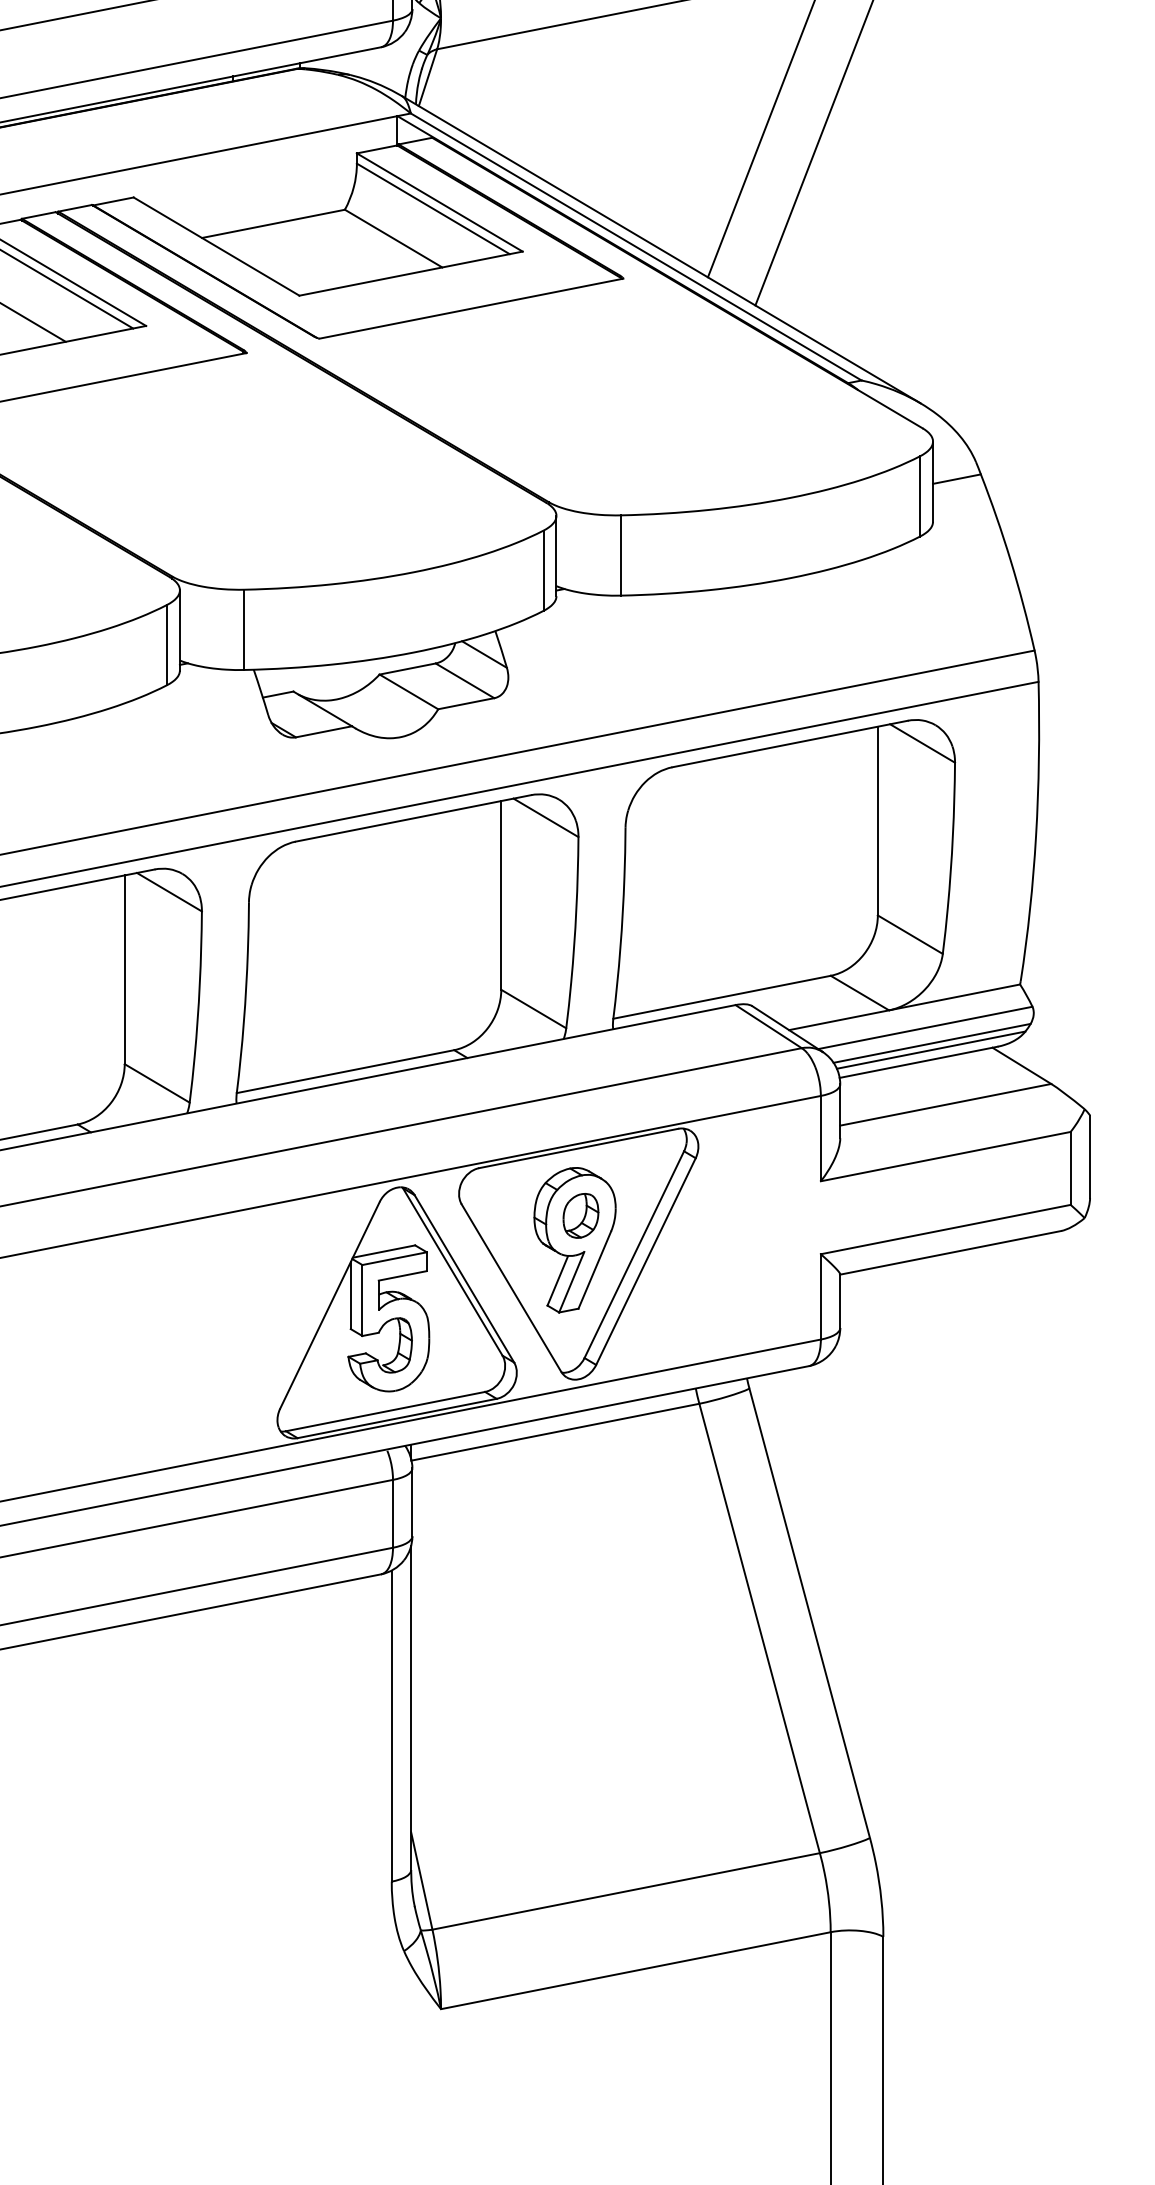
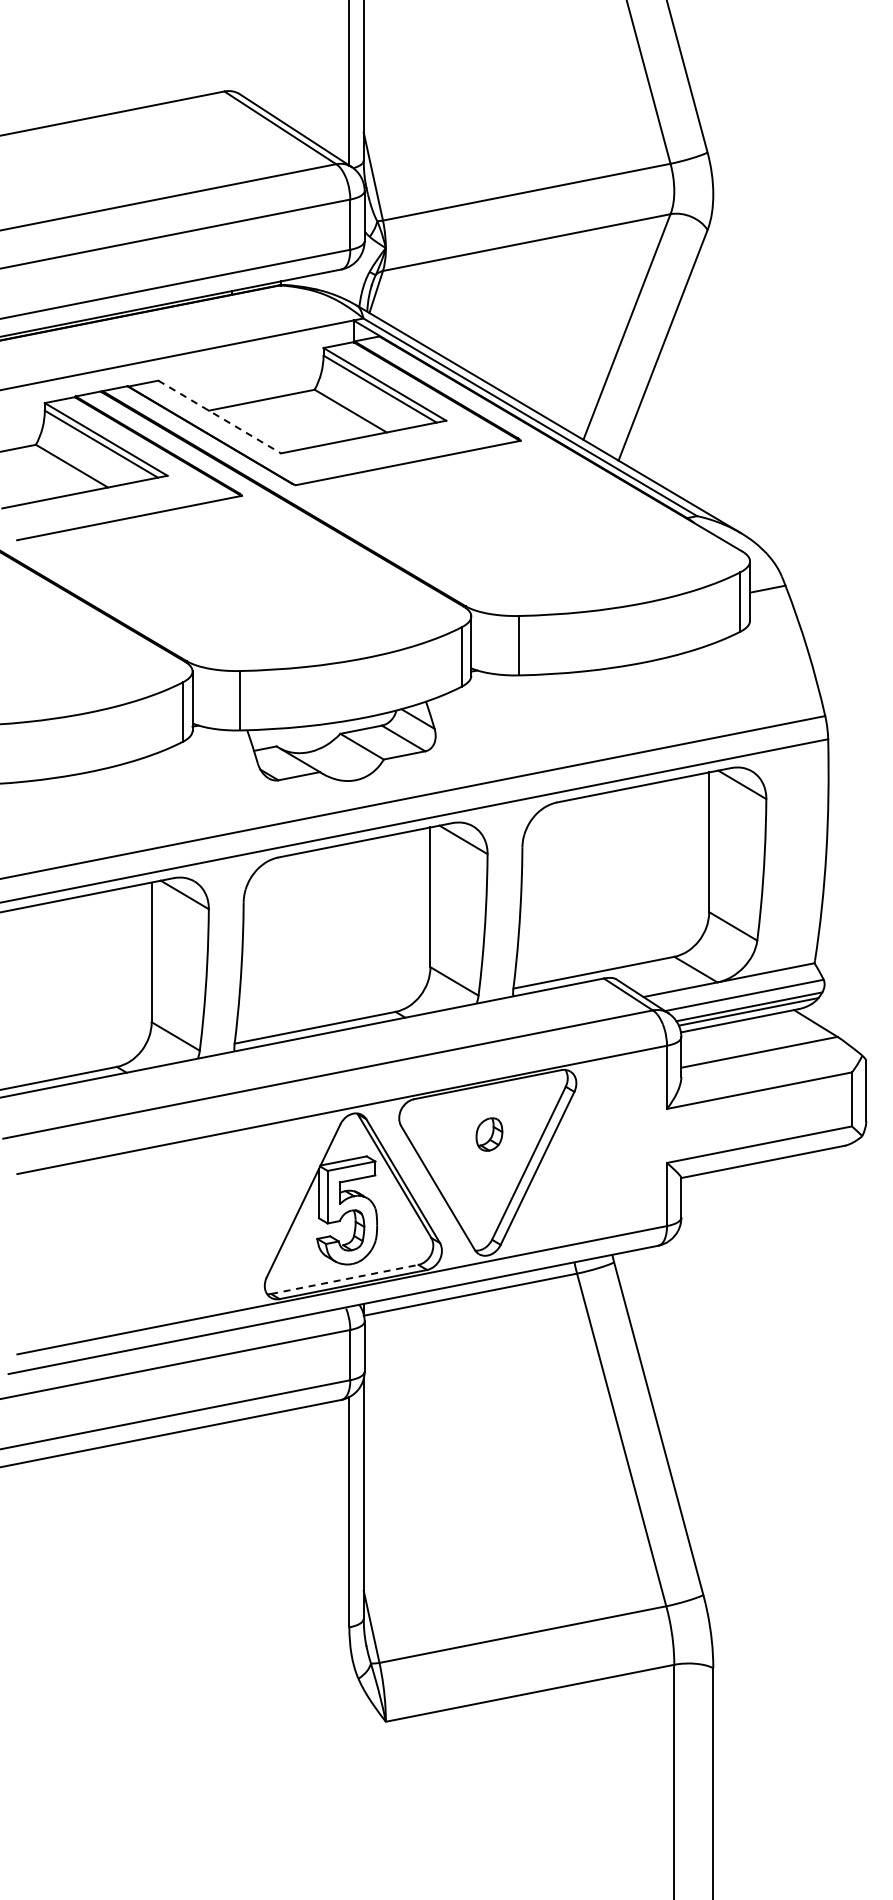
line: (217, 247) -> (220, 417), solid -> dashed
part: (575, 1240) -> (485, 1152), removed
line: (386, 1411) -> (345, 1279), solid -> dashed

